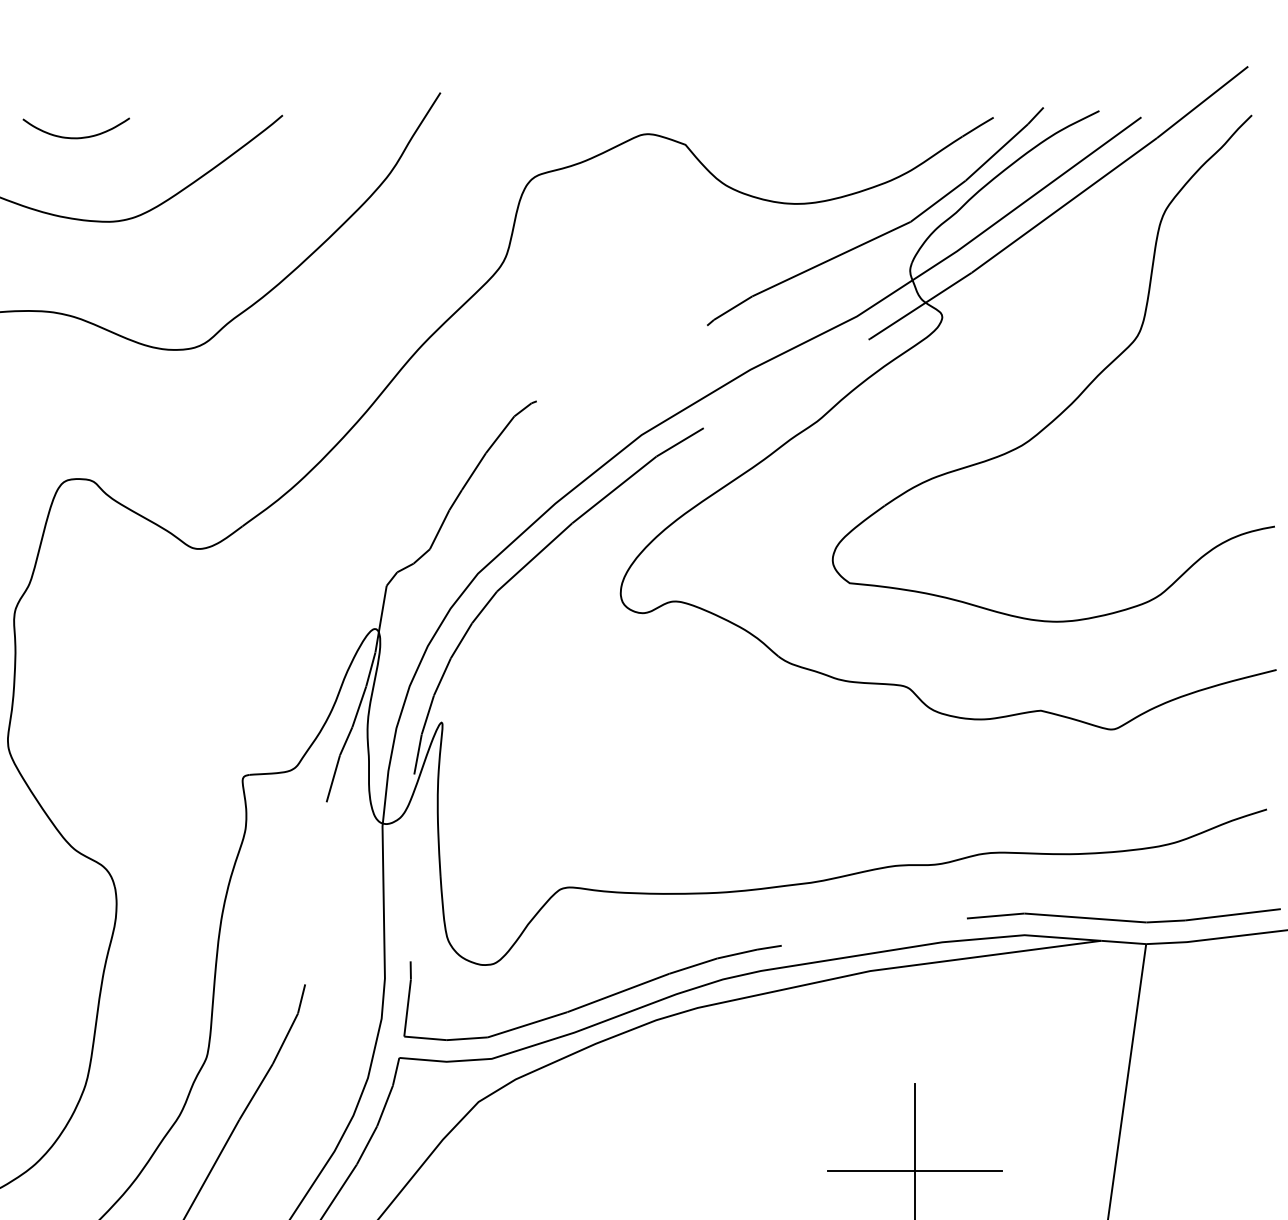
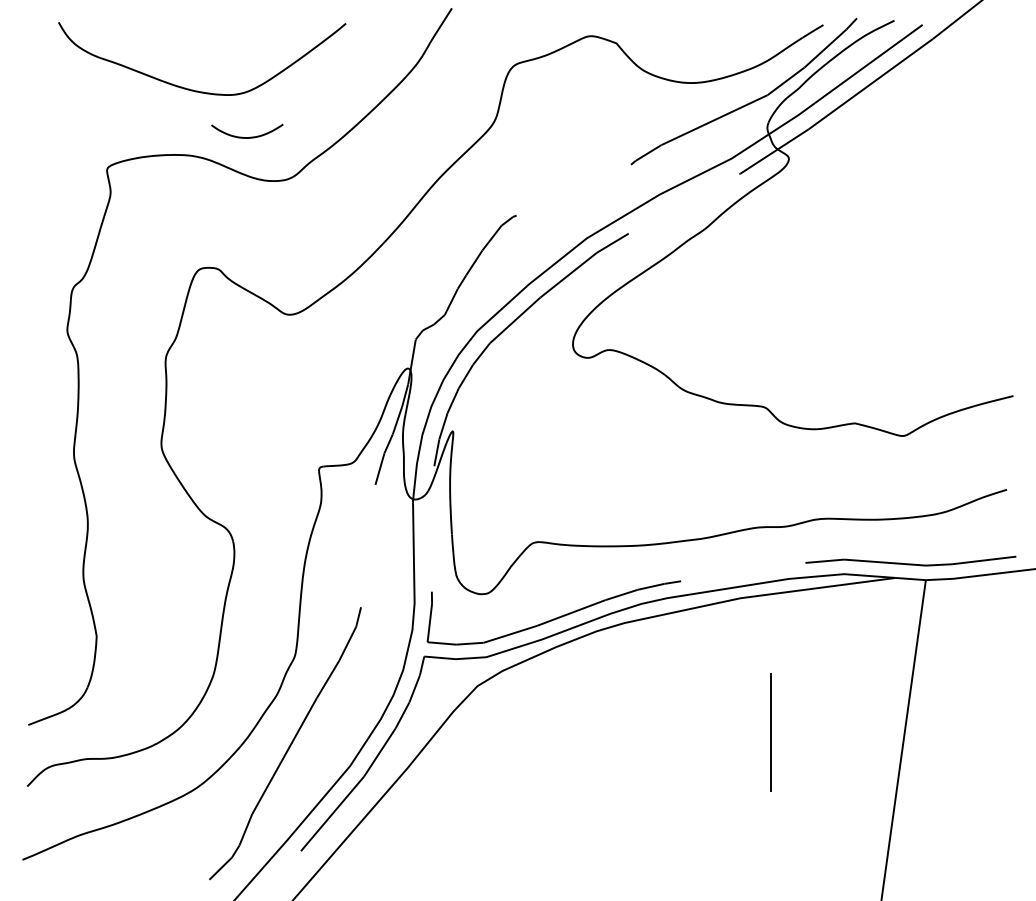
curve: (81, 136) -> (250, 136), moved
part: (1080, 392) -> (881, 209), removed
line: (914, 1170) -> (770, 732), removed

